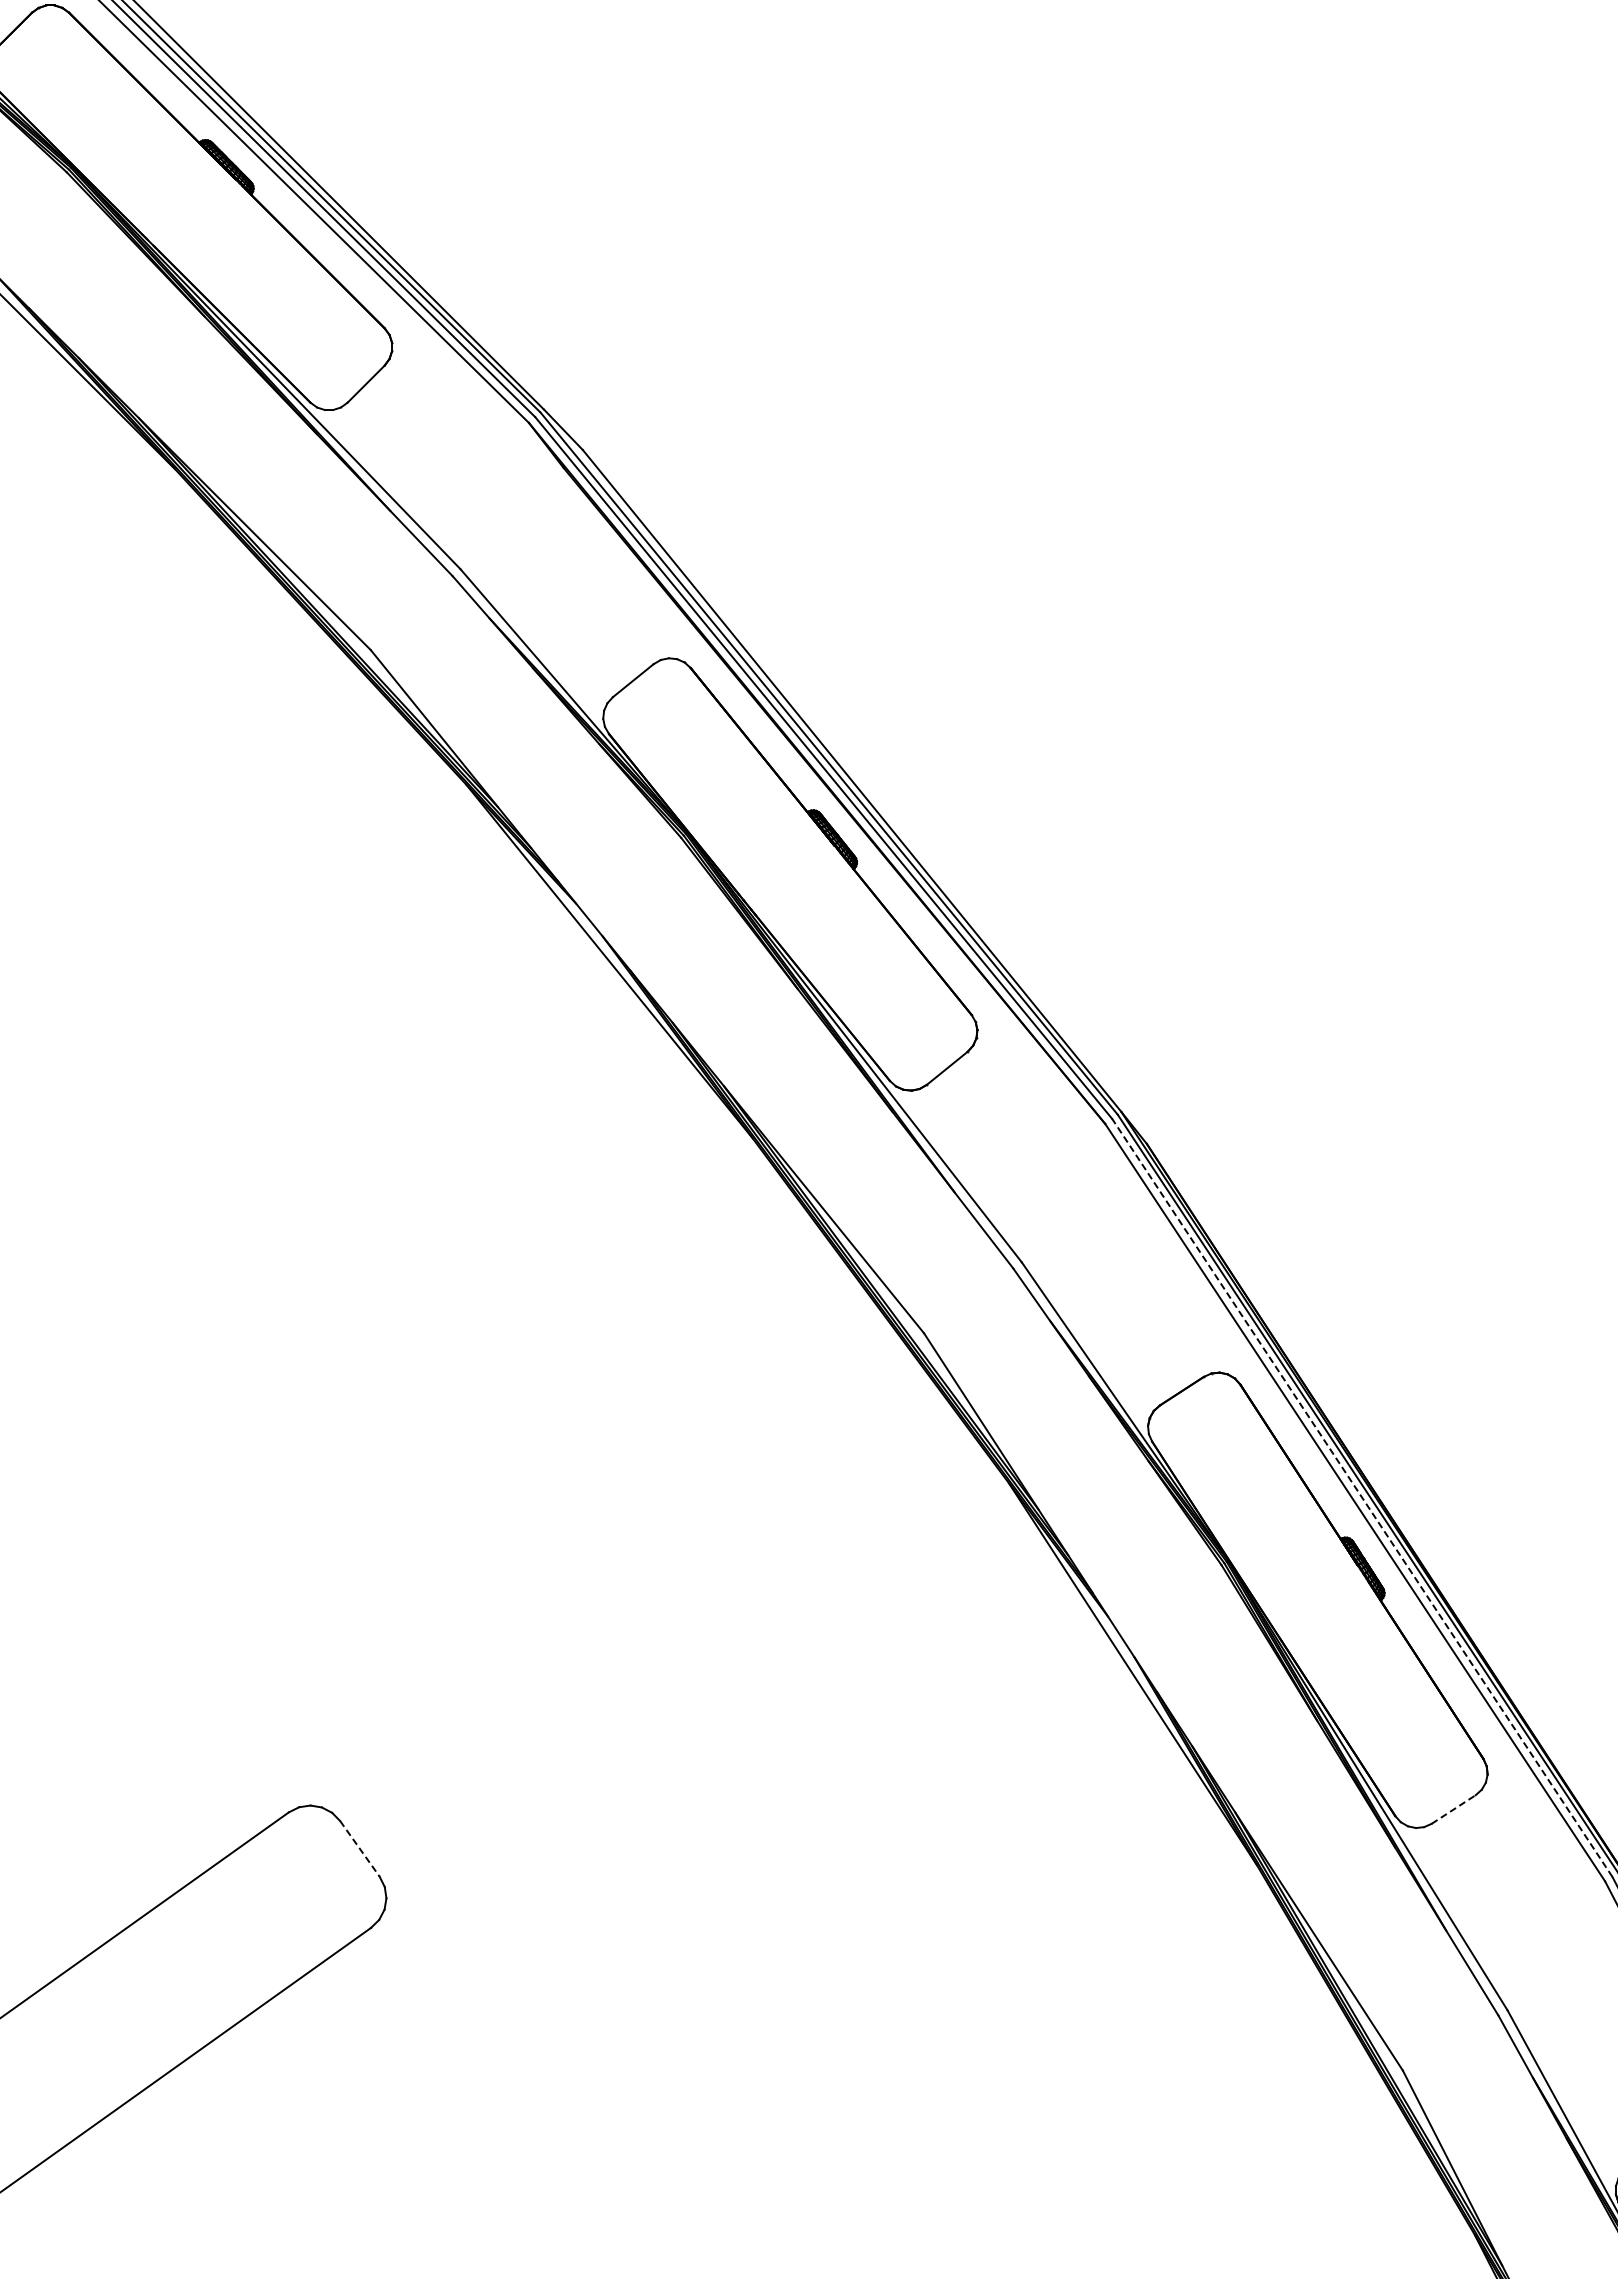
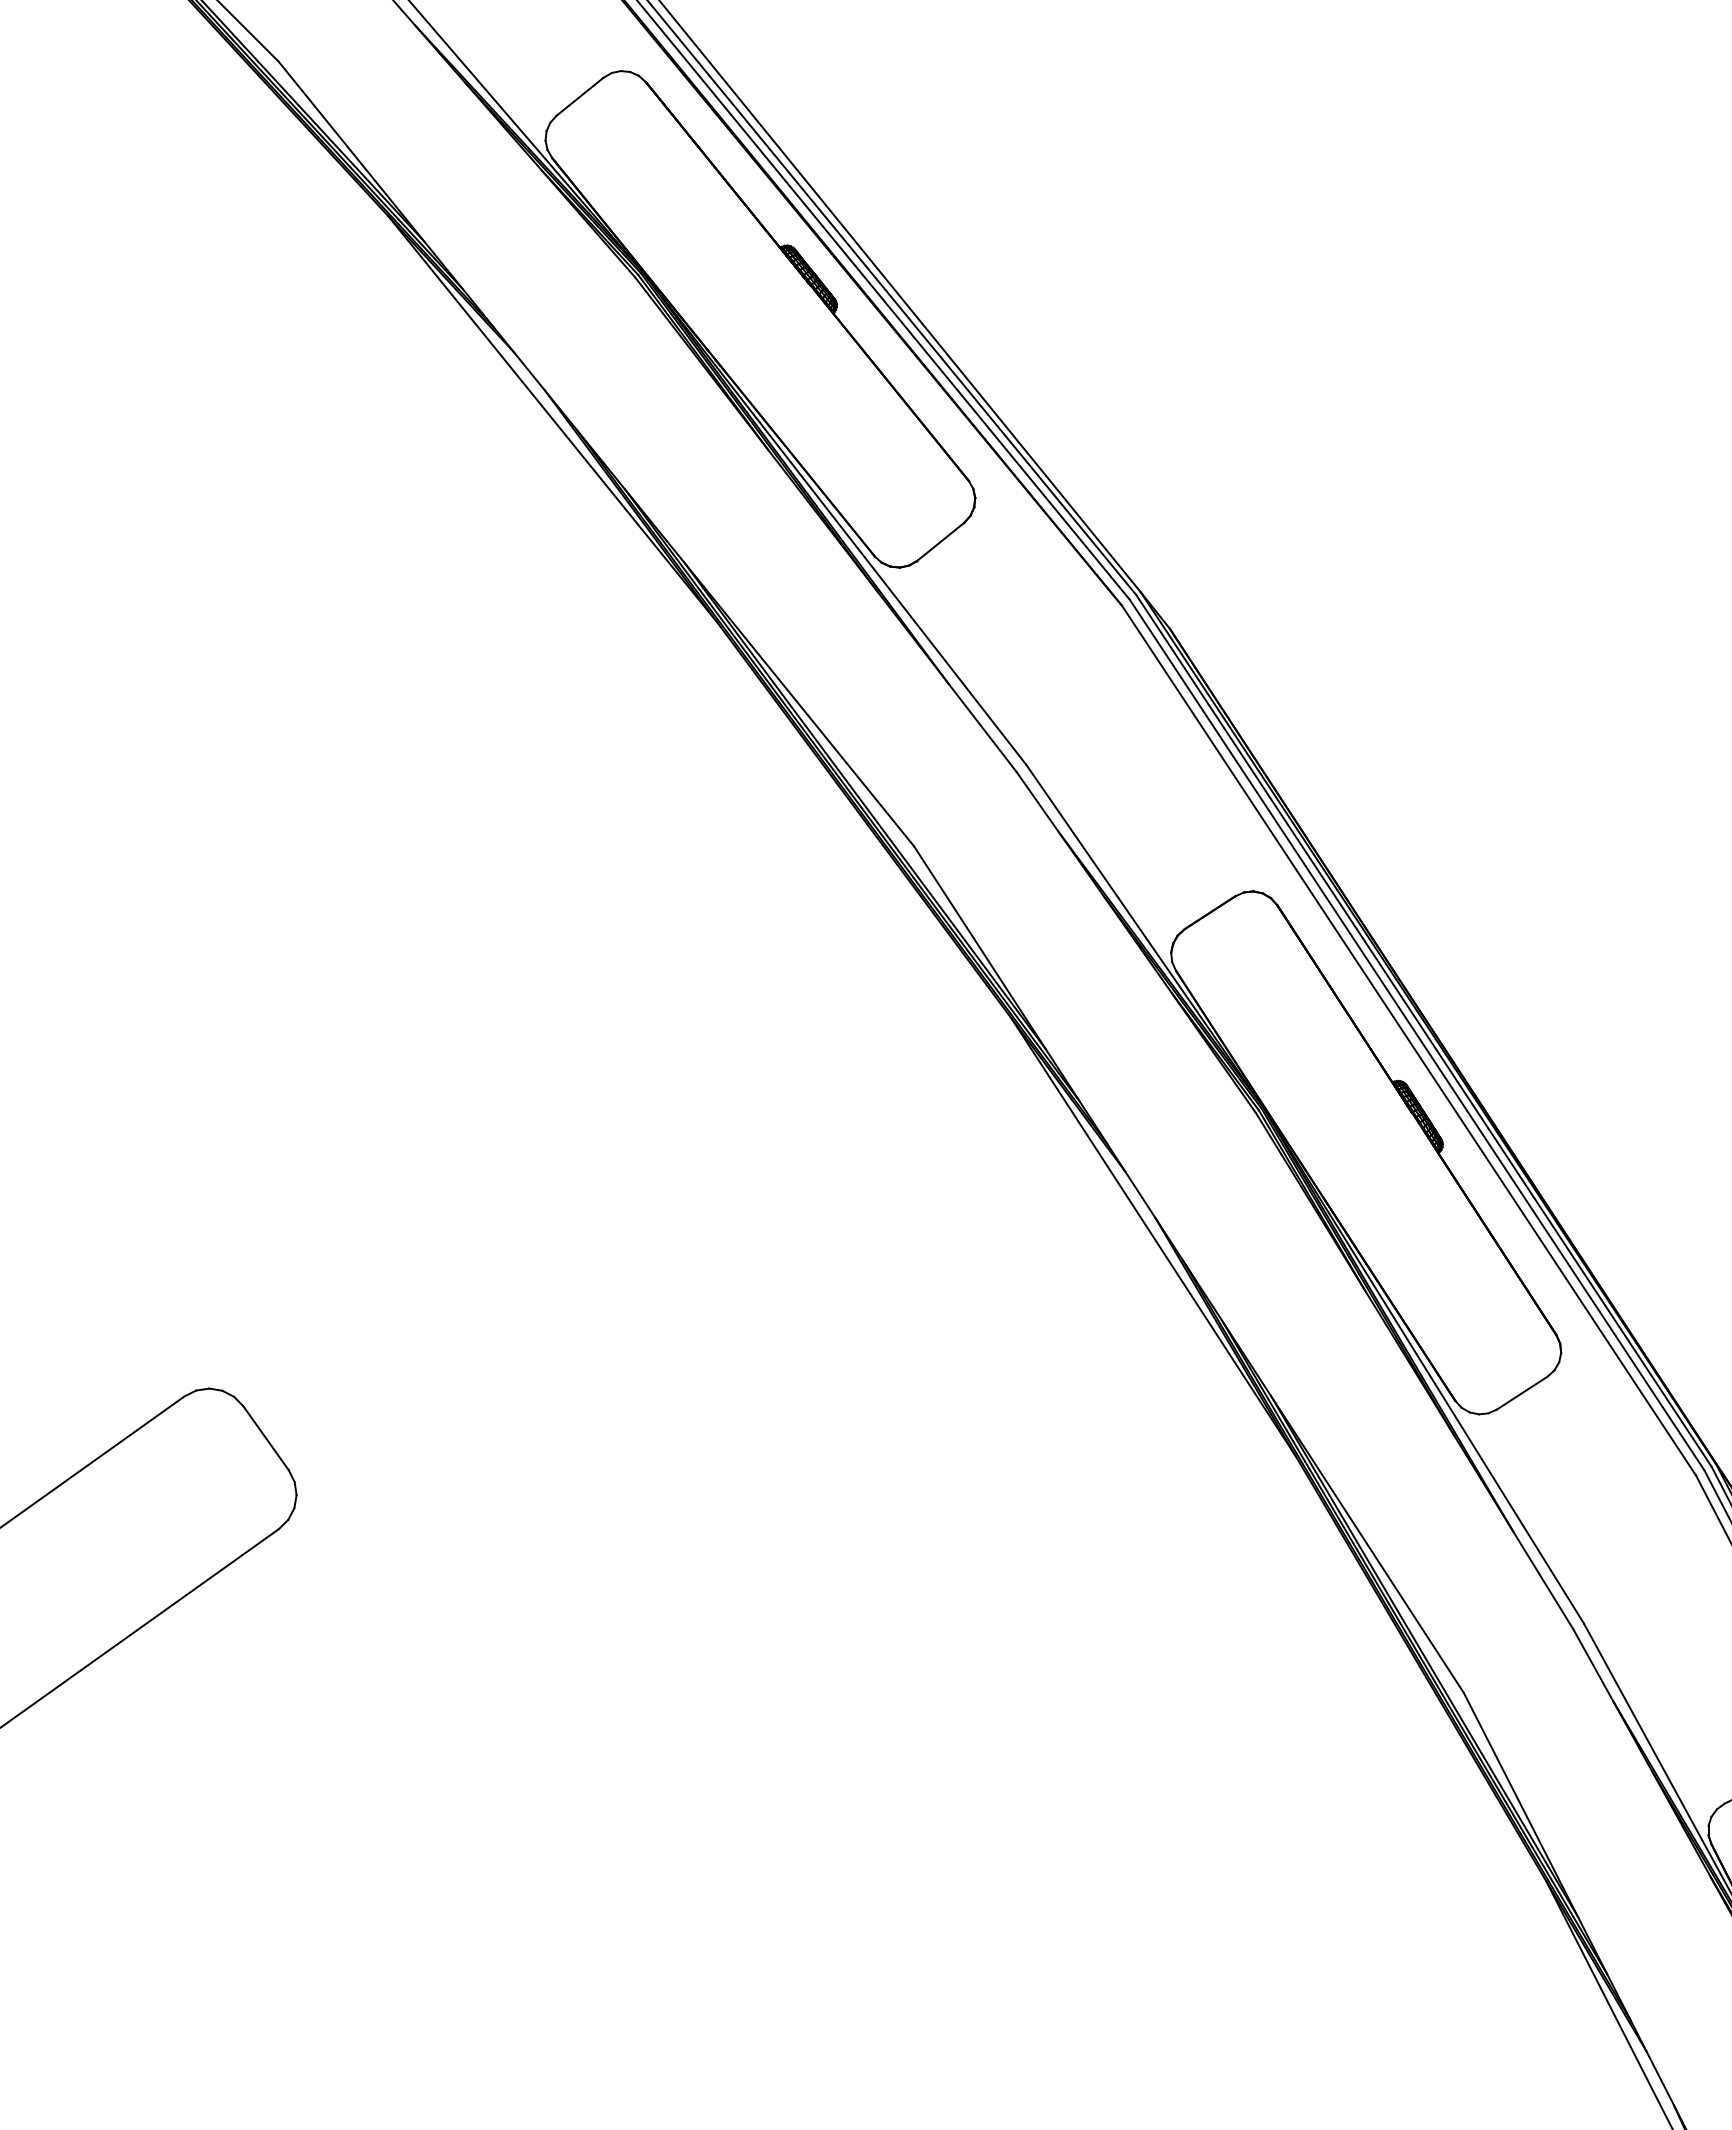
line: (1362, 1497) -> (1417, 1034), dashed -> solid
line: (1454, 1809) -> (1523, 1393), dashed -> solid
line: (360, 1849) -> (266, 1439), dashed -> solid

